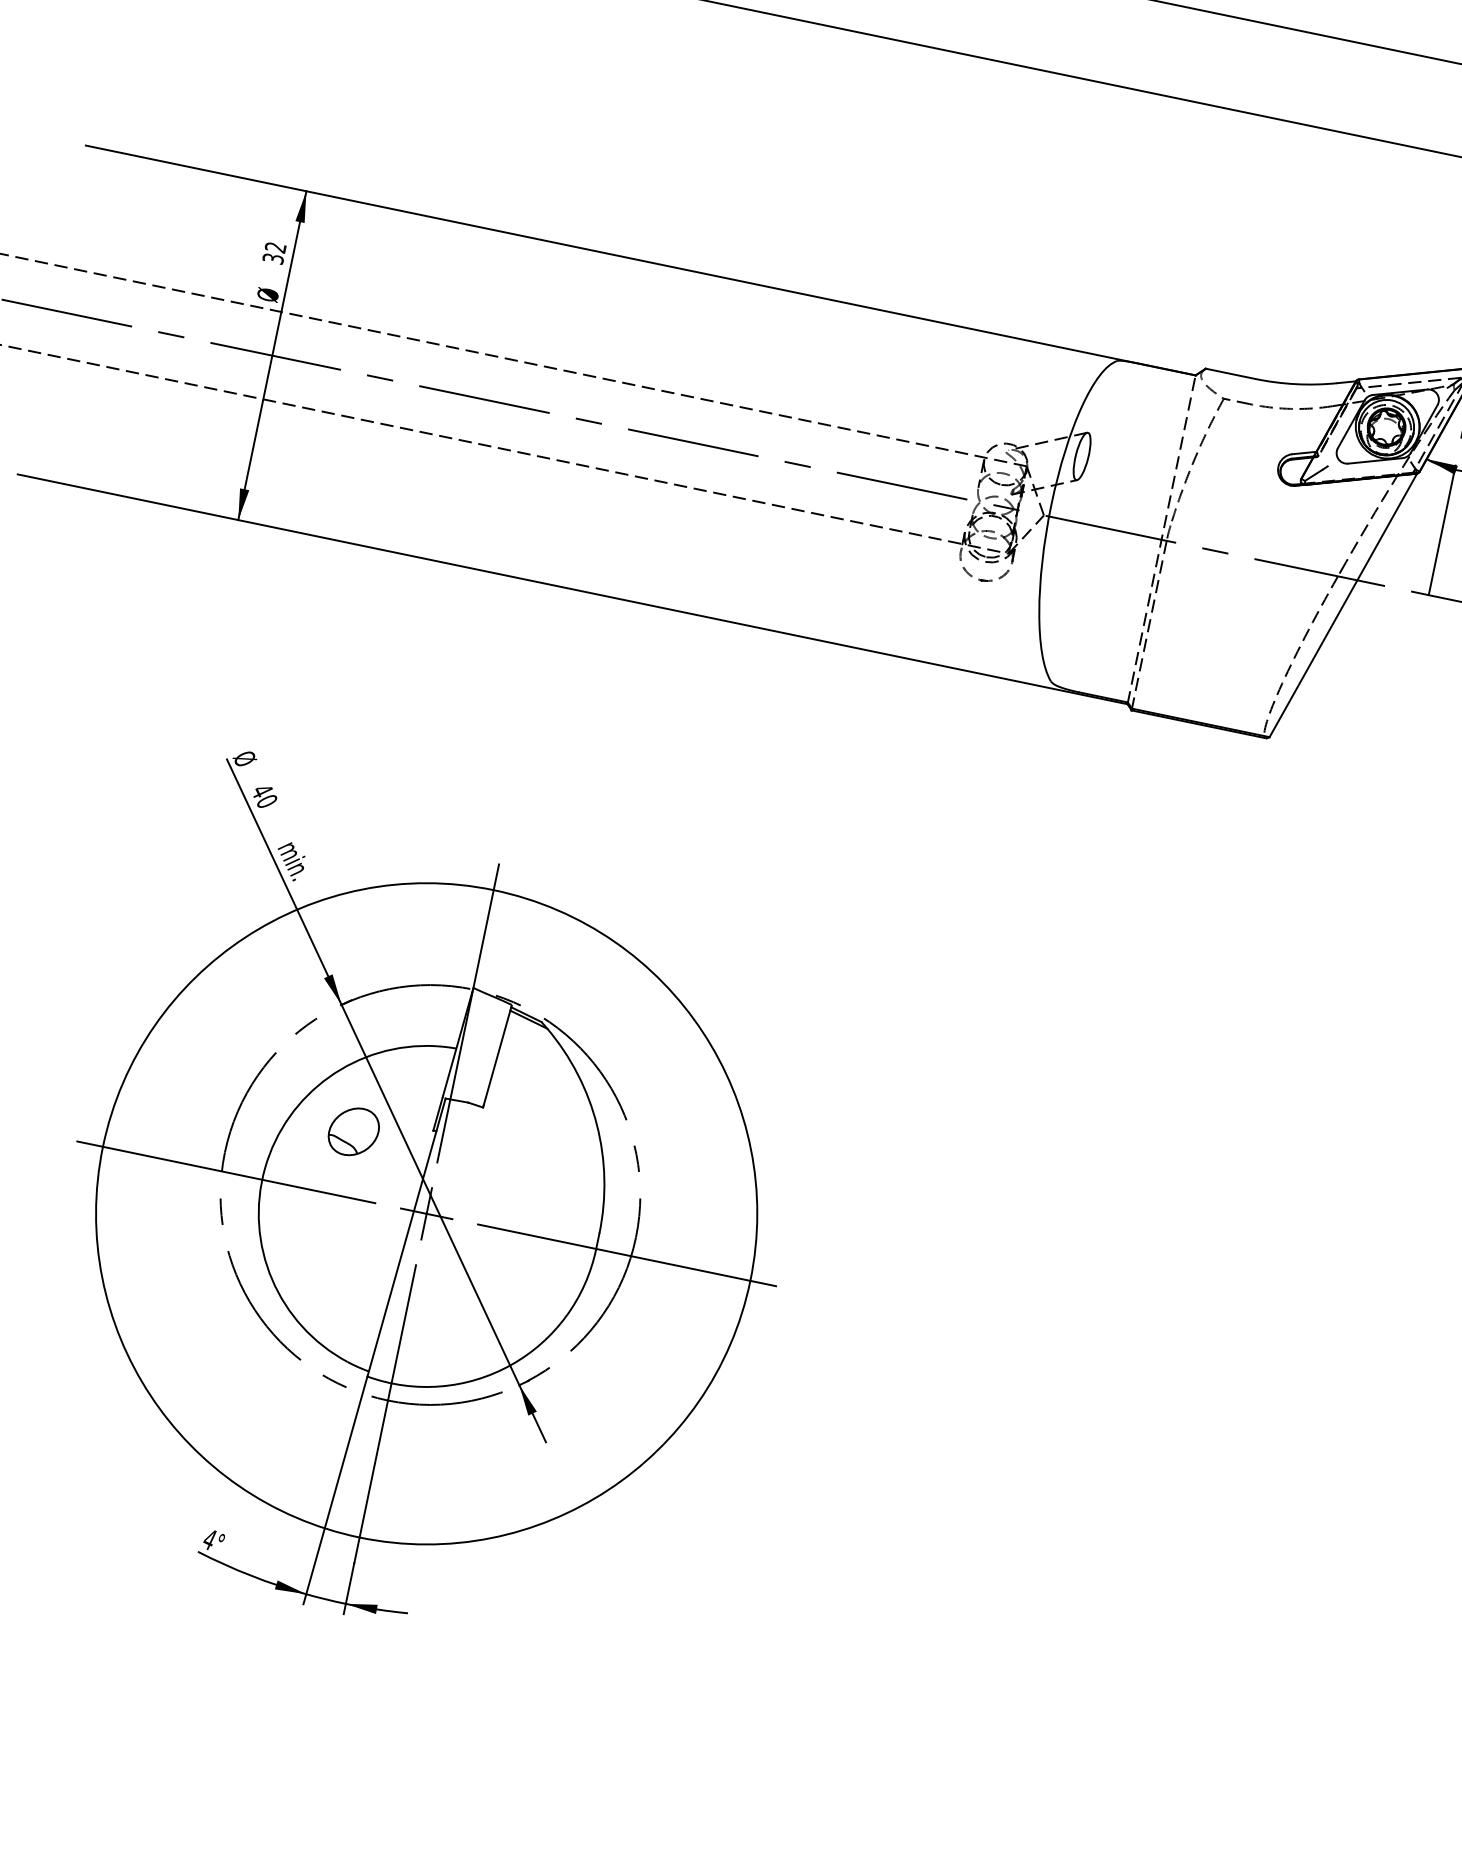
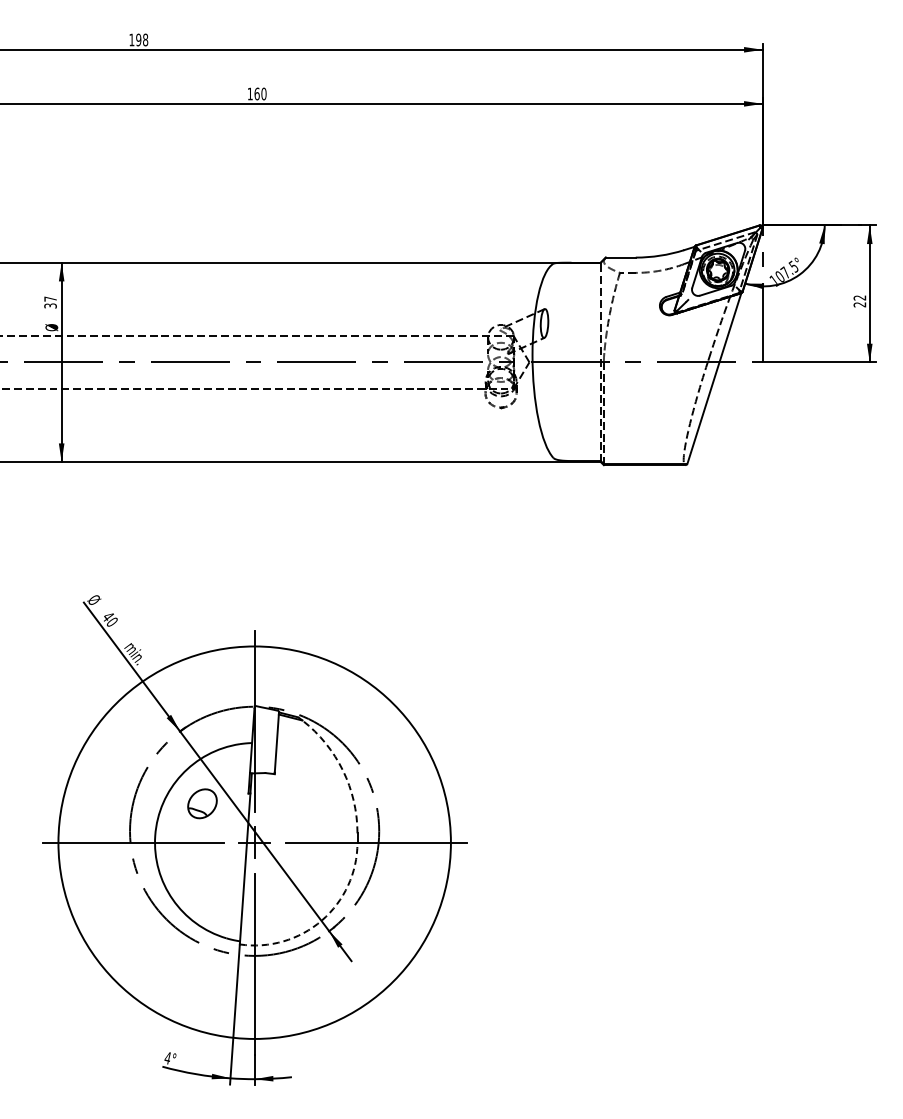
text: (275, 246) -> (50, 298), 32 -> 37
arc: (597, 1125) -> (343, 770), solid -> dashed
arc: (510, 1364) -> (321, 920), solid -> dashed

